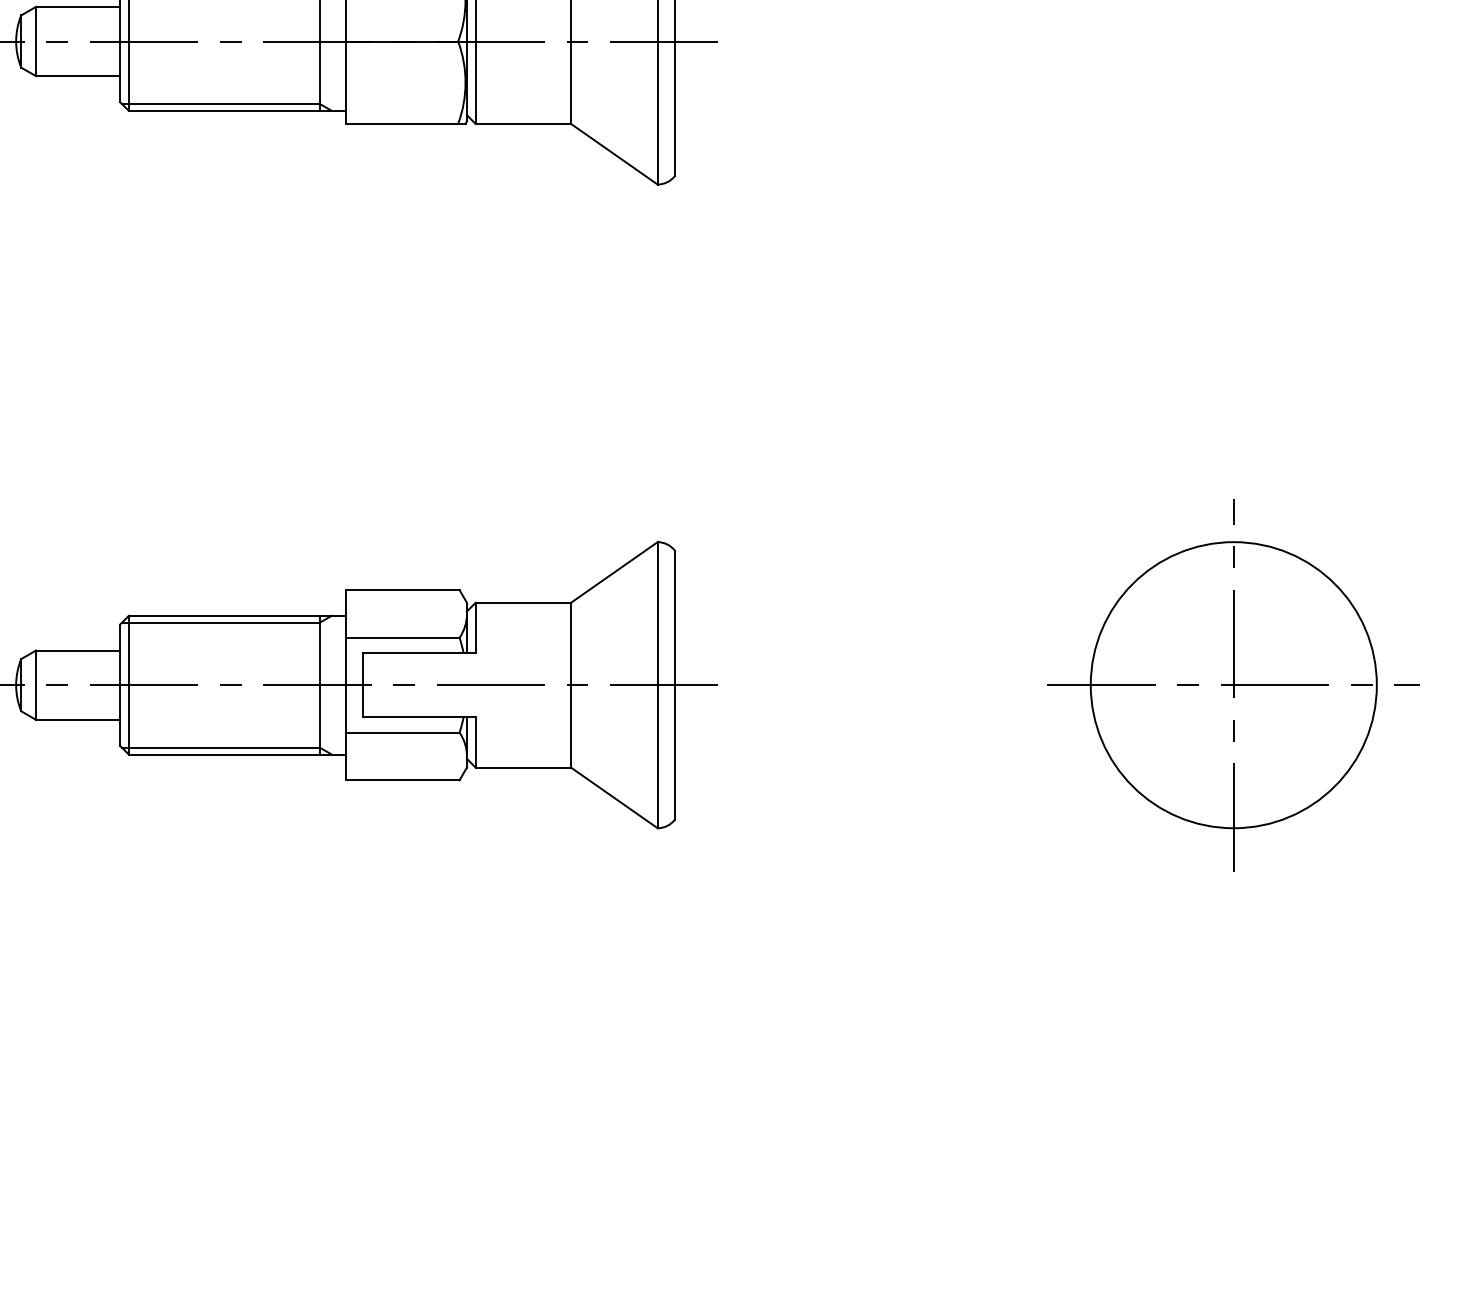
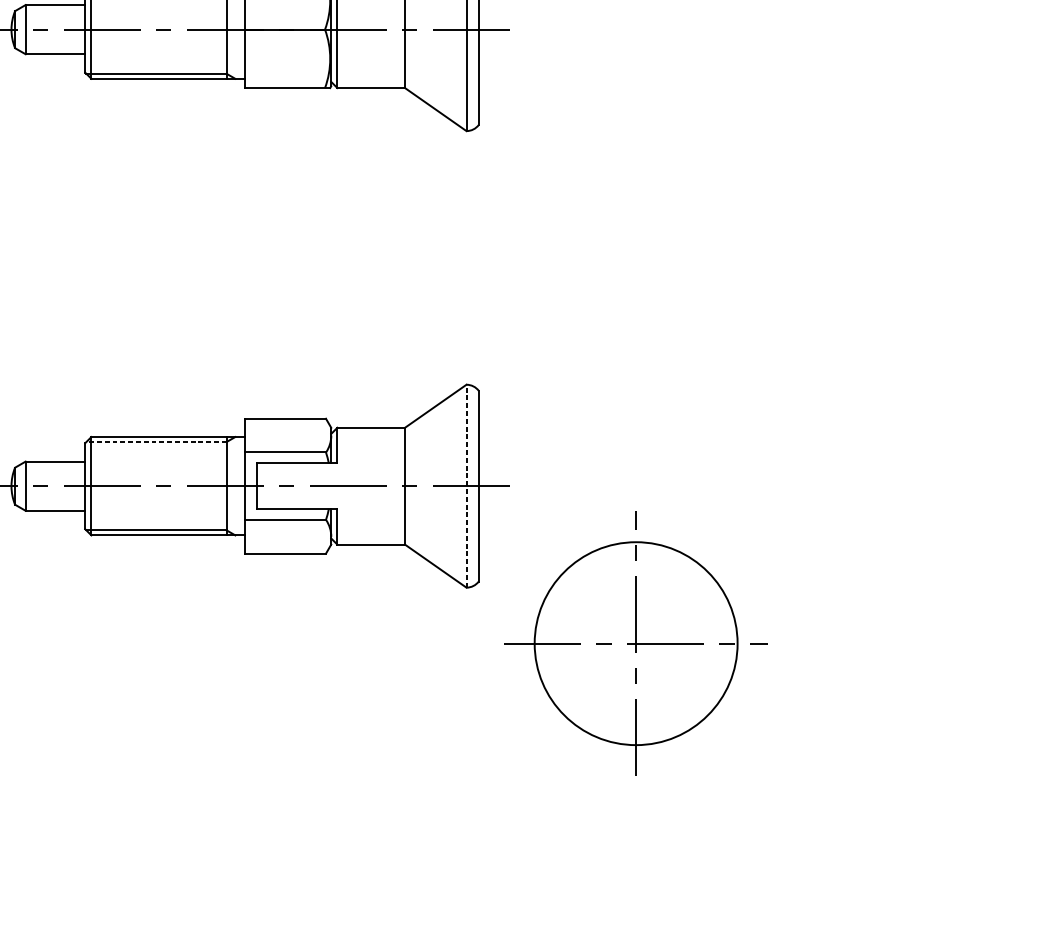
line: (220, 622) -> (156, 441), solid -> dashed
line: (657, 684) -> (466, 485), solid -> dashed
part: (1233, 685) -> (635, 643), moved

